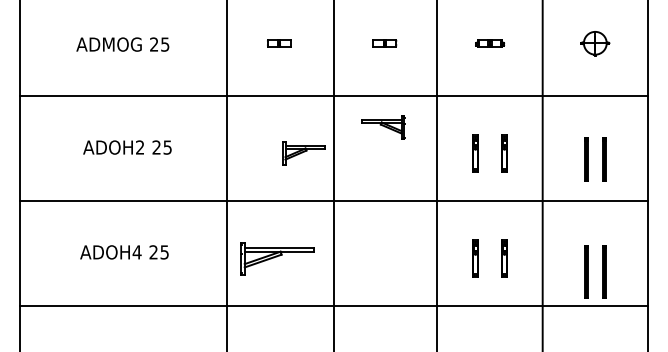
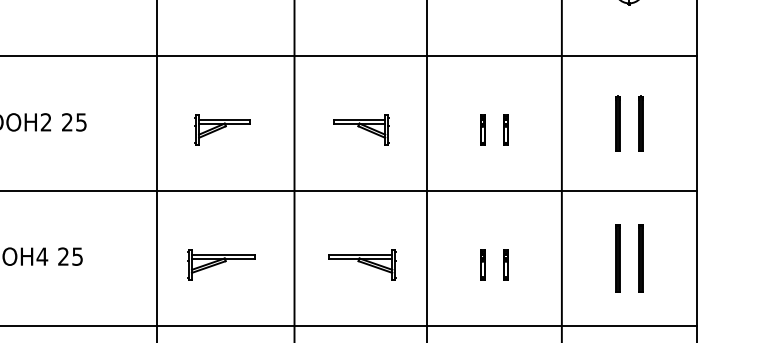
part: (383, 127) -> (361, 129), moved
part: (303, 153) -> (222, 129), moved
part: (489, 153) -> (493, 129), size x0.62
part: (588, 159) -> (620, 123), moved
part: (276, 258) -> (220, 264), size x0.71
part: (386, 258) -> (361, 264), added
part: (489, 258) -> (493, 264), size x0.62
part: (588, 271) -> (620, 258), moved

